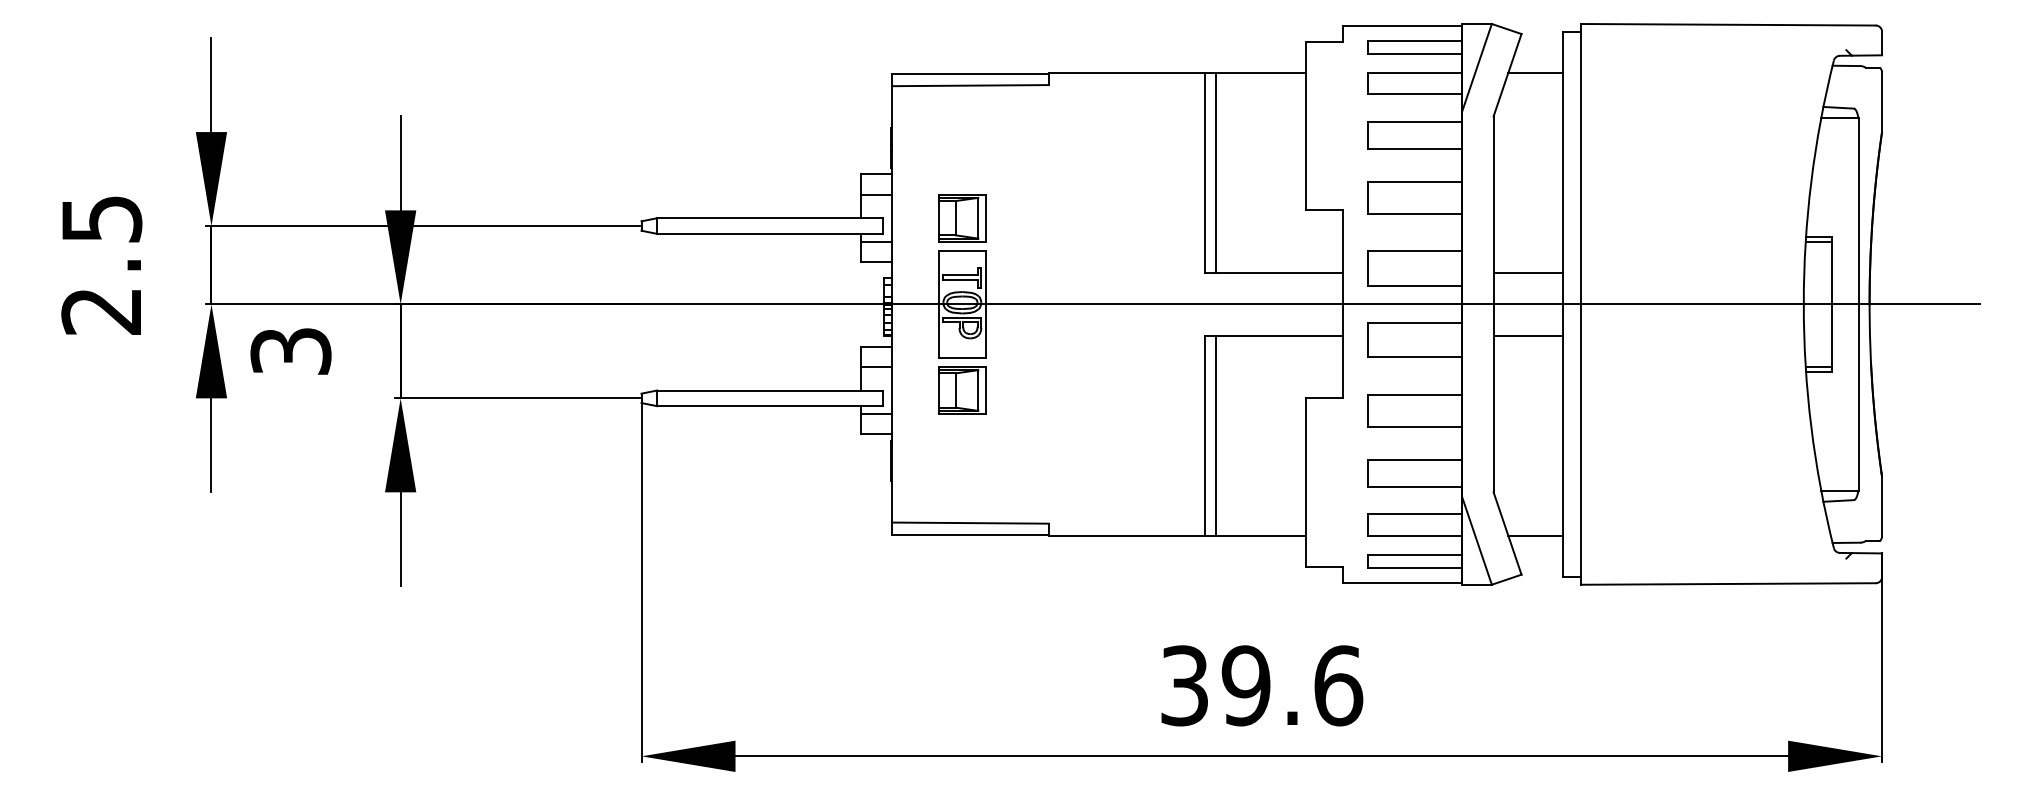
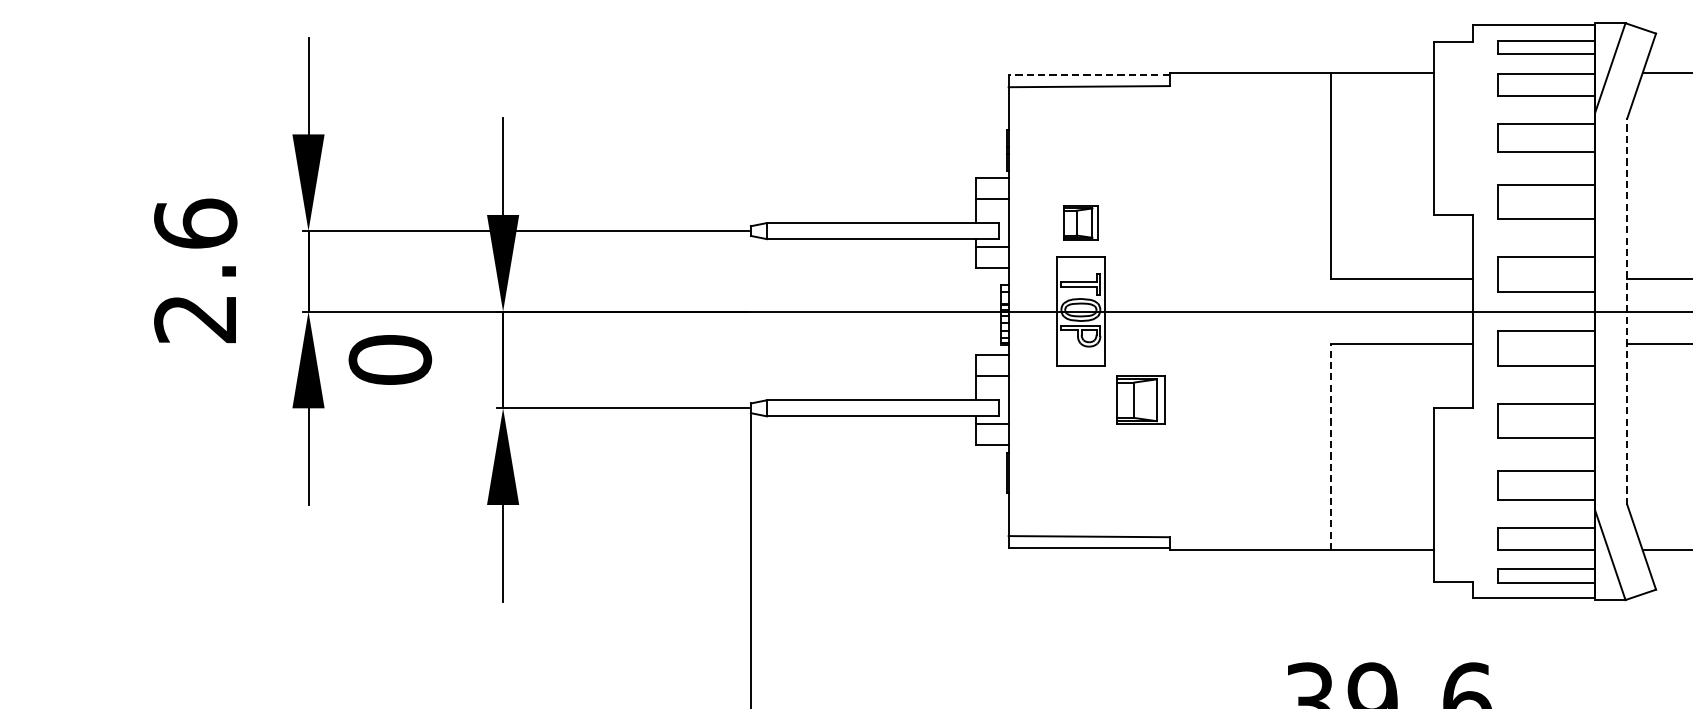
line: (969, 74) -> (1088, 75), solid -> dashed
line: (1216, 172) -> (1342, 176), removed
text: (101, 218) -> (195, 223), 2.5 -> 2.6
part: (962, 218) -> (1081, 223), size x0.7
line: (1493, 304) -> (1627, 311), solid -> dashed
text: (290, 351) -> (389, 360), 3 -> 0
part: (962, 390) -> (1140, 400), moved
line: (1205, 435) -> (1330, 446), solid -> dashed
line: (1216, 435) -> (1342, 446), removed

